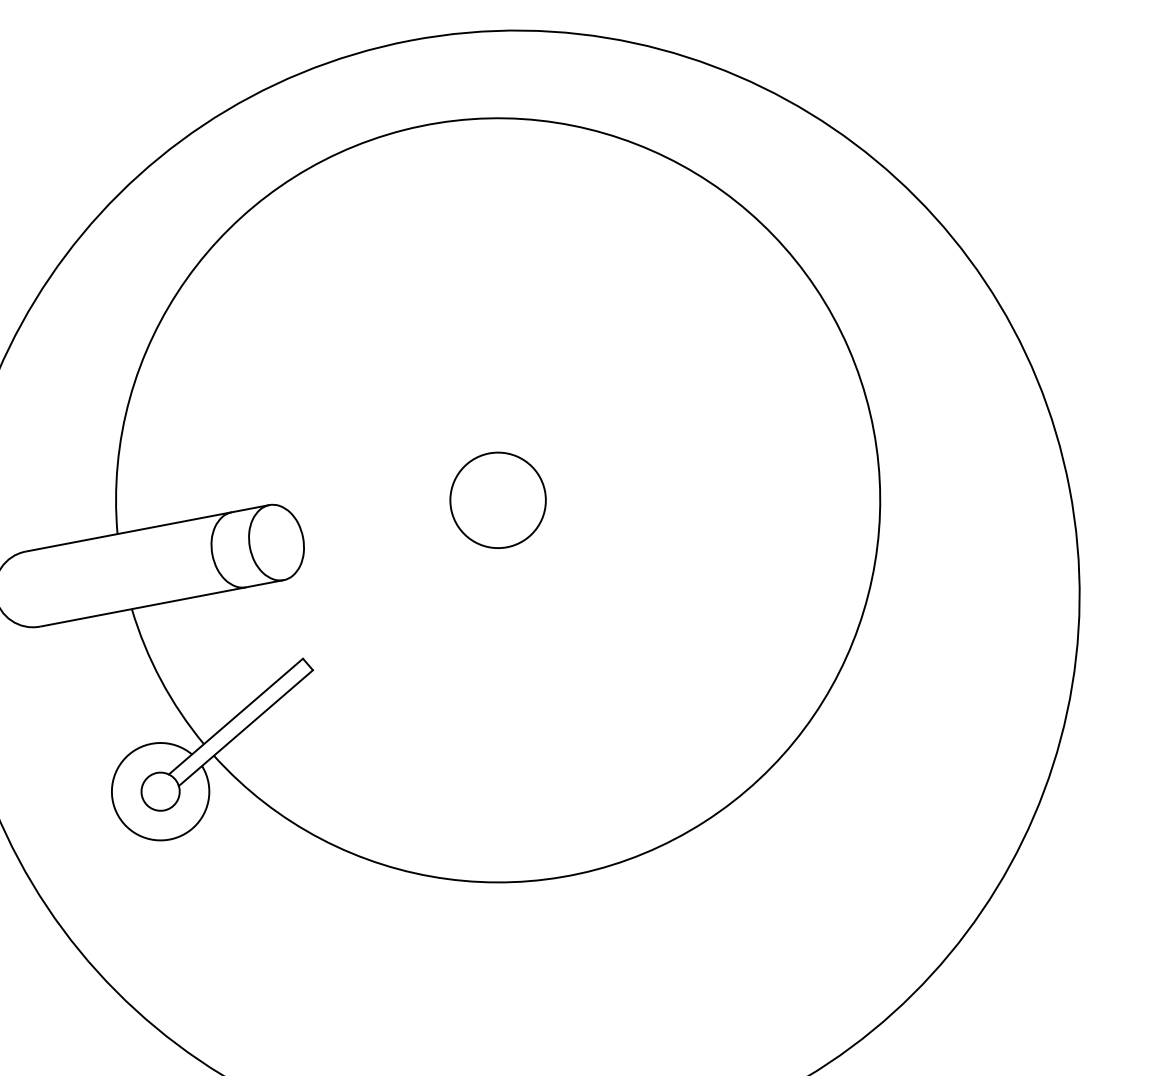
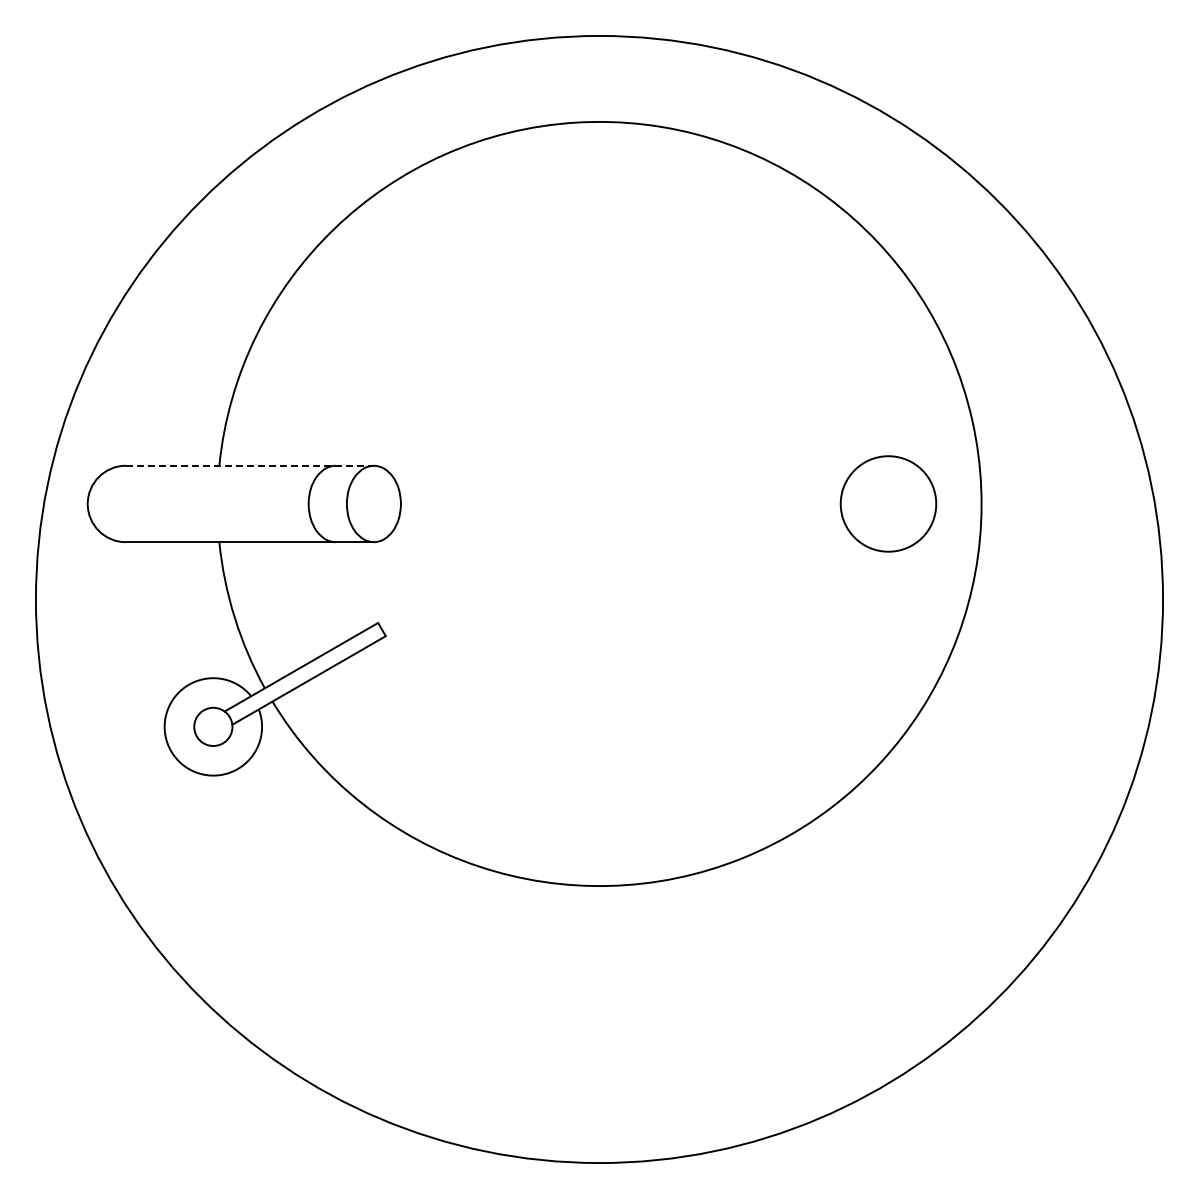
circle: (498, 499) -> (888, 503), moved
line: (147, 528) -> (249, 465), solid -> dashed

